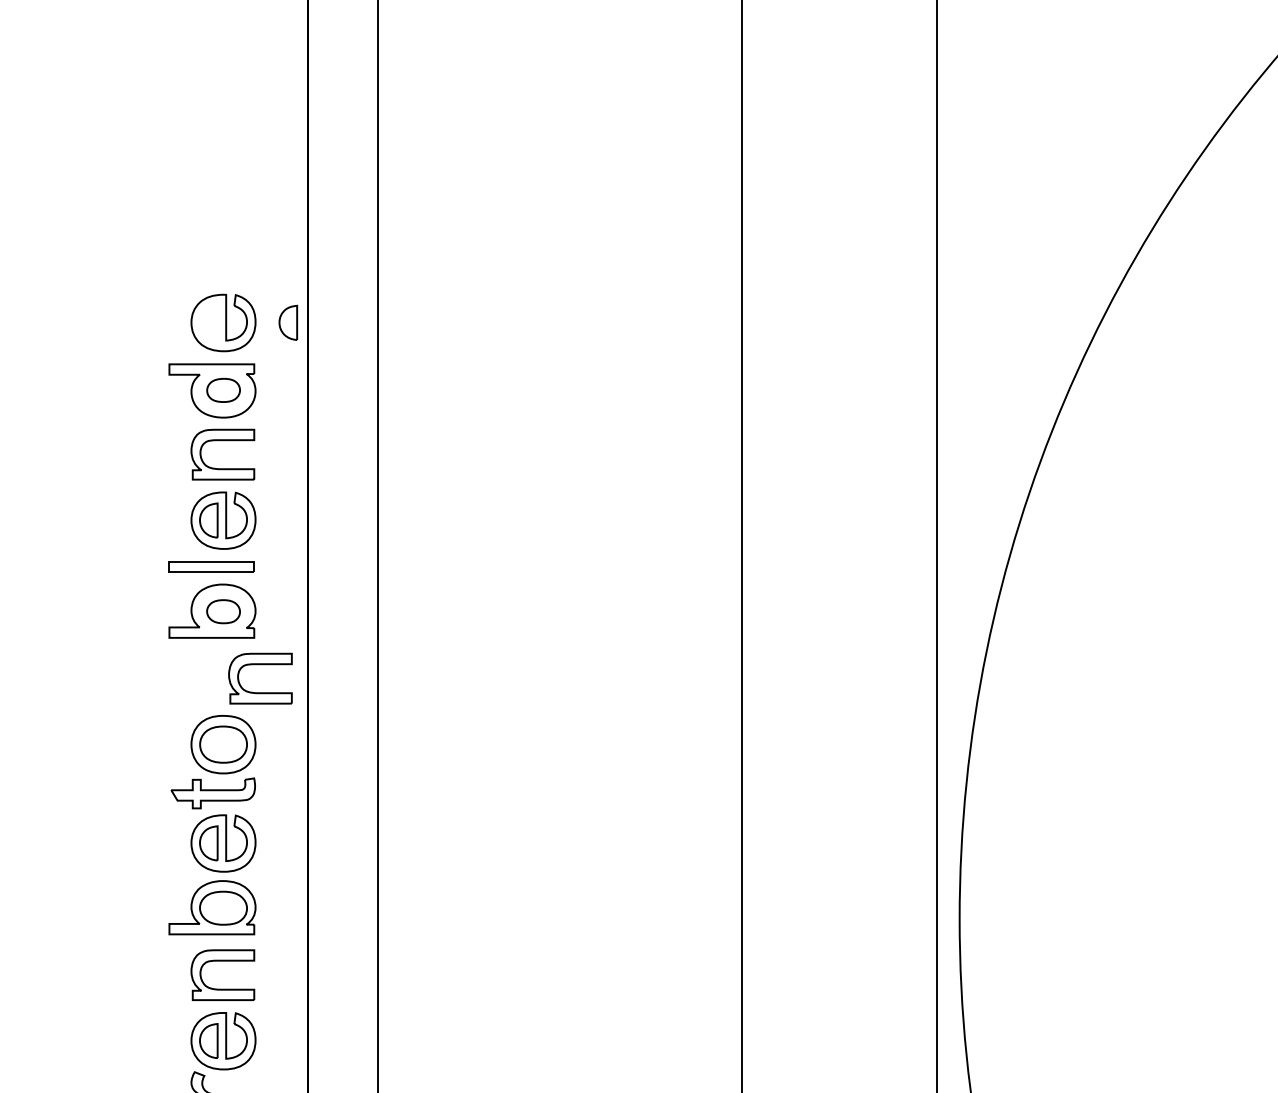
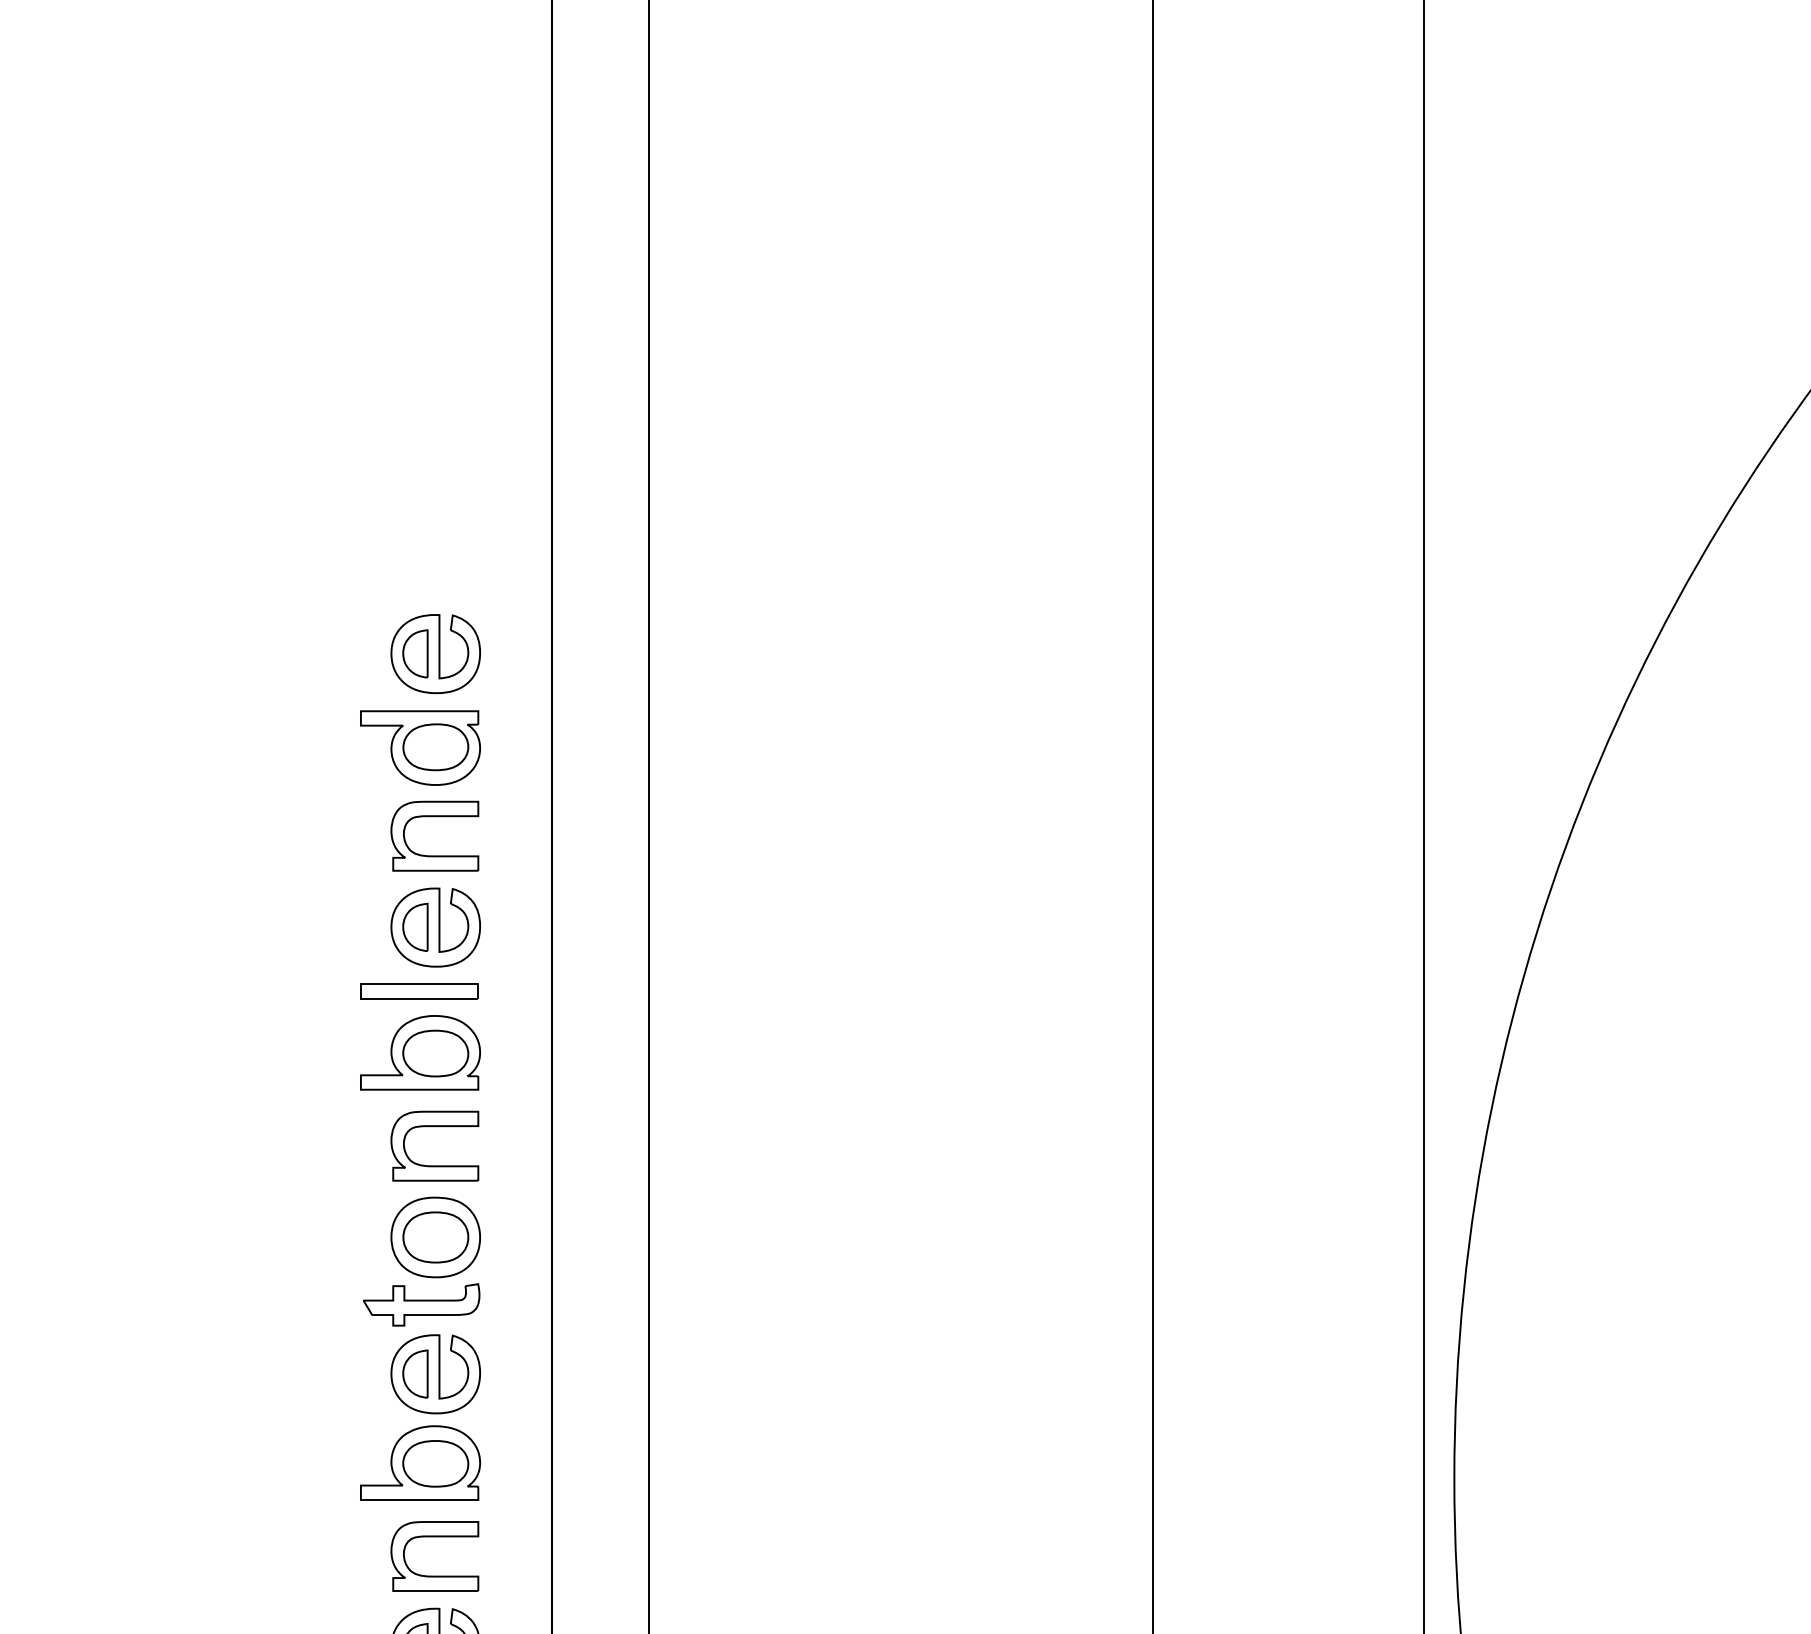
part: (288, 322) -> (415, 653), moved
part: (223, 390) -> (435, 747), size x1.43
part: (223, 611) -> (435, 1053), size x1.43
part: (260, 664) -> (434, 1126), moved

